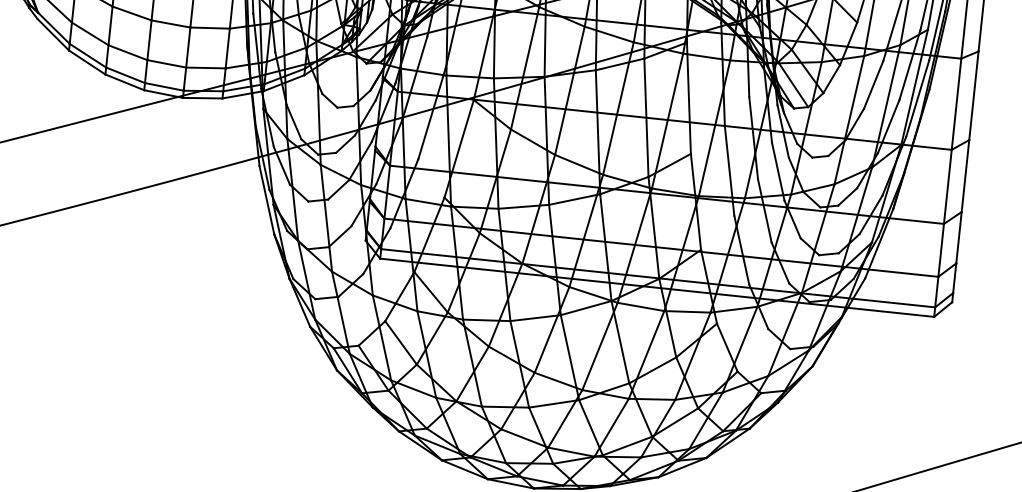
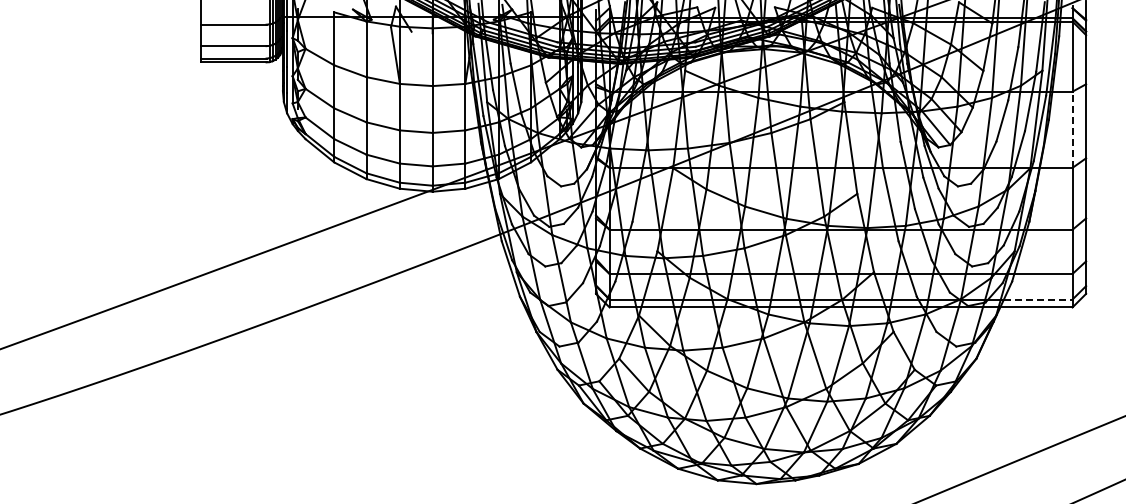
line: (956, 103) -> (1072, 129), solid -> dashed
line: (894, 303) -> (1038, 299), solid -> dashed

